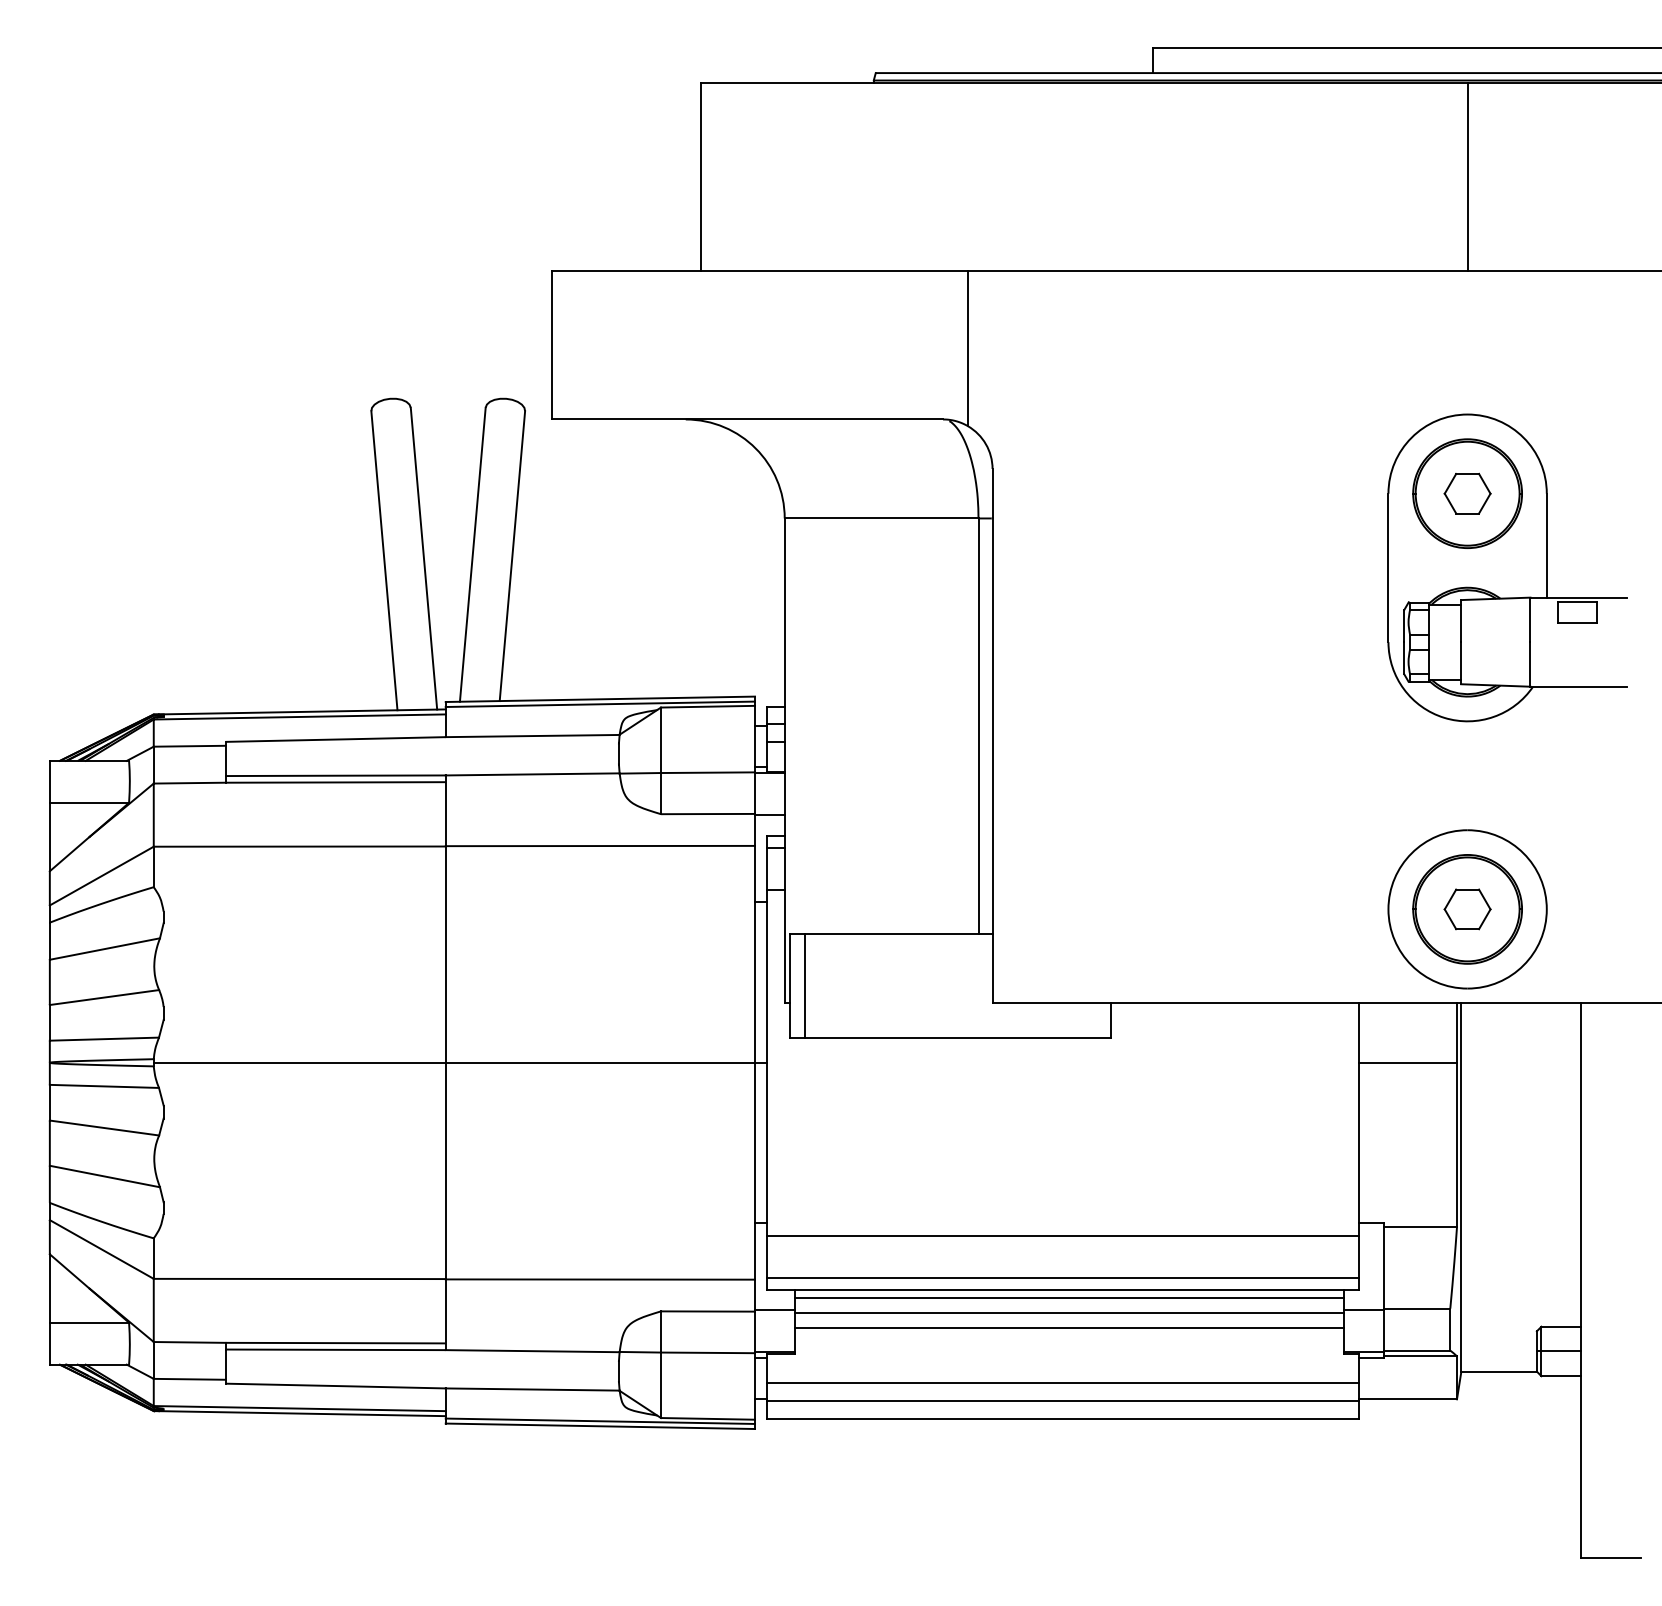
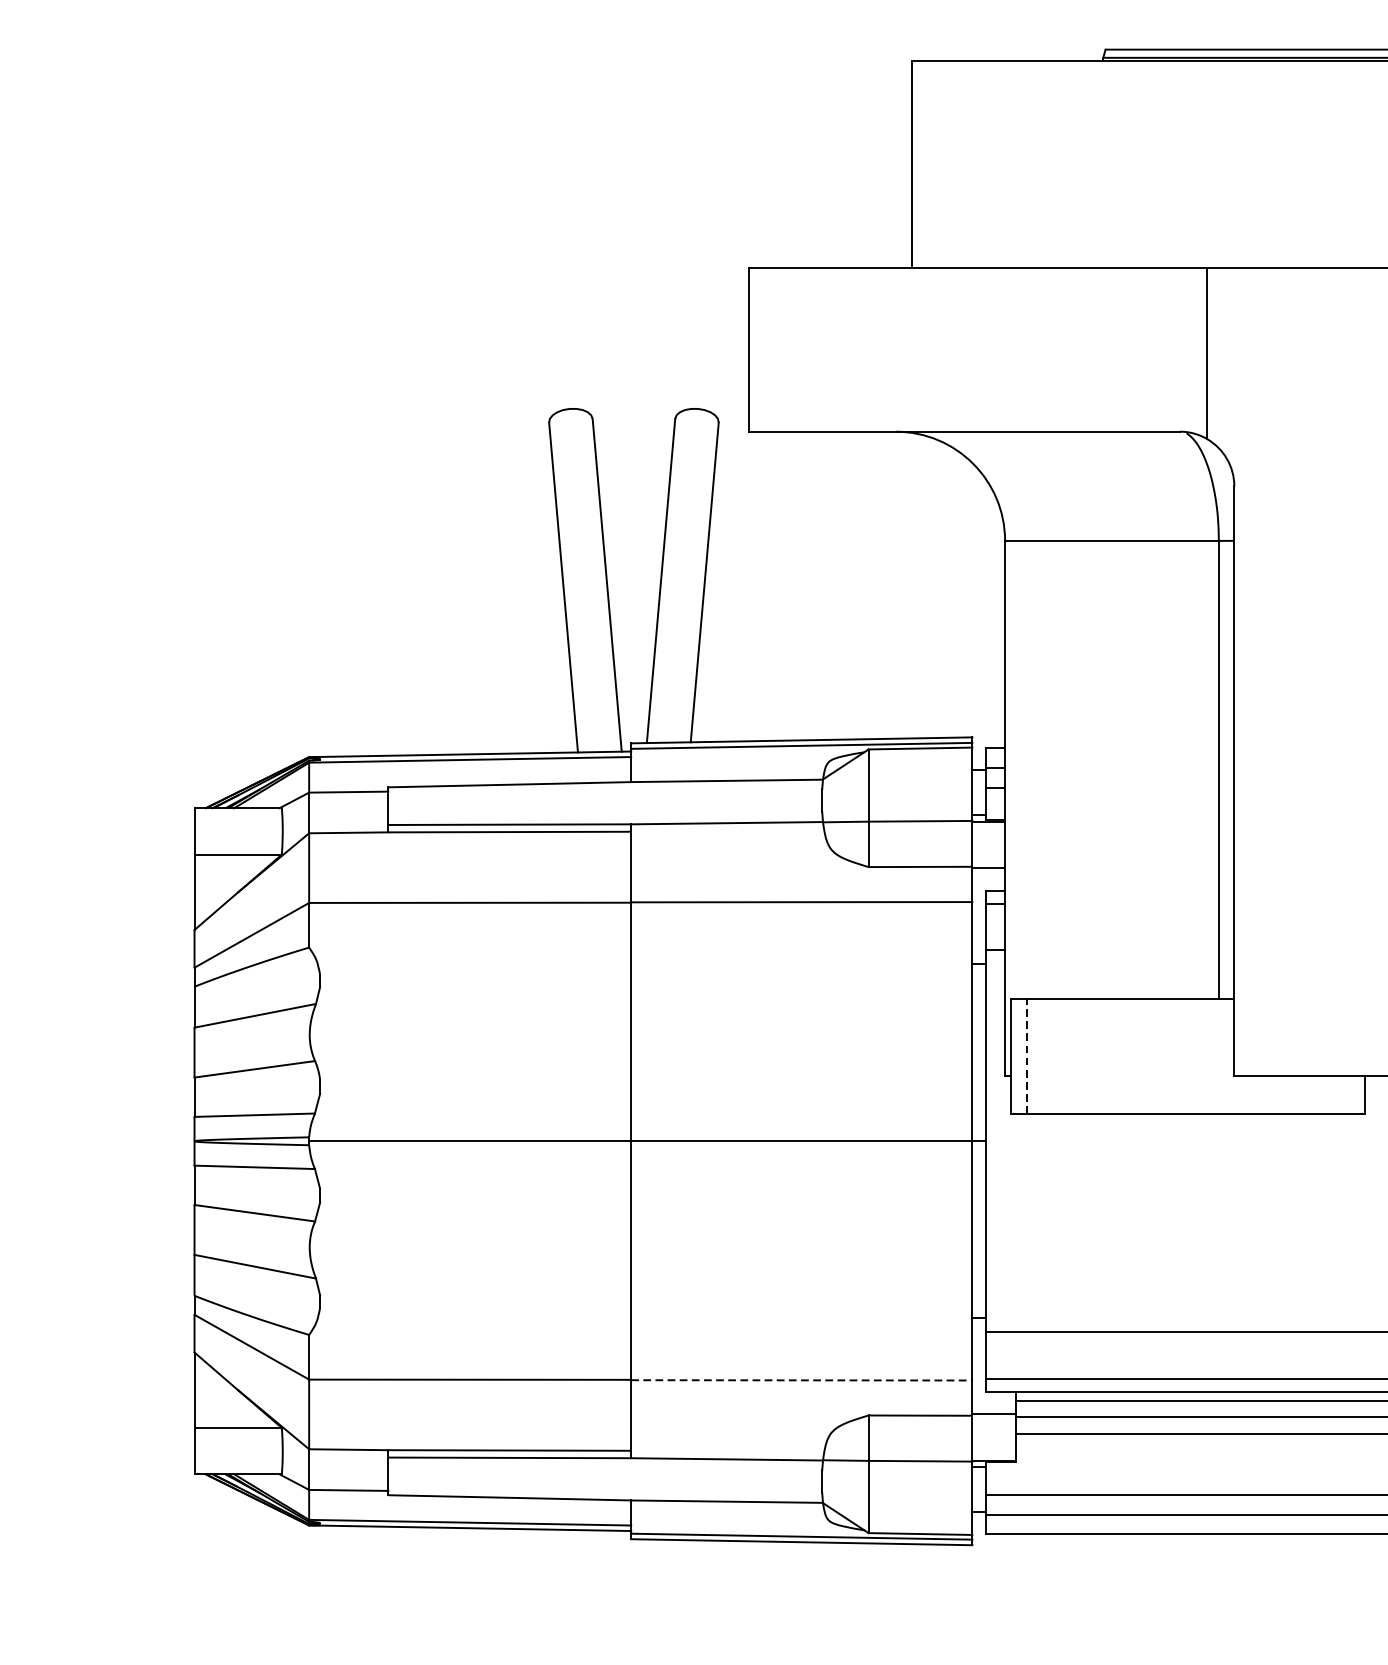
line: (804, 986) -> (1026, 1057), solid -> dashed
line: (600, 1279) -> (801, 1380), solid -> dashed

